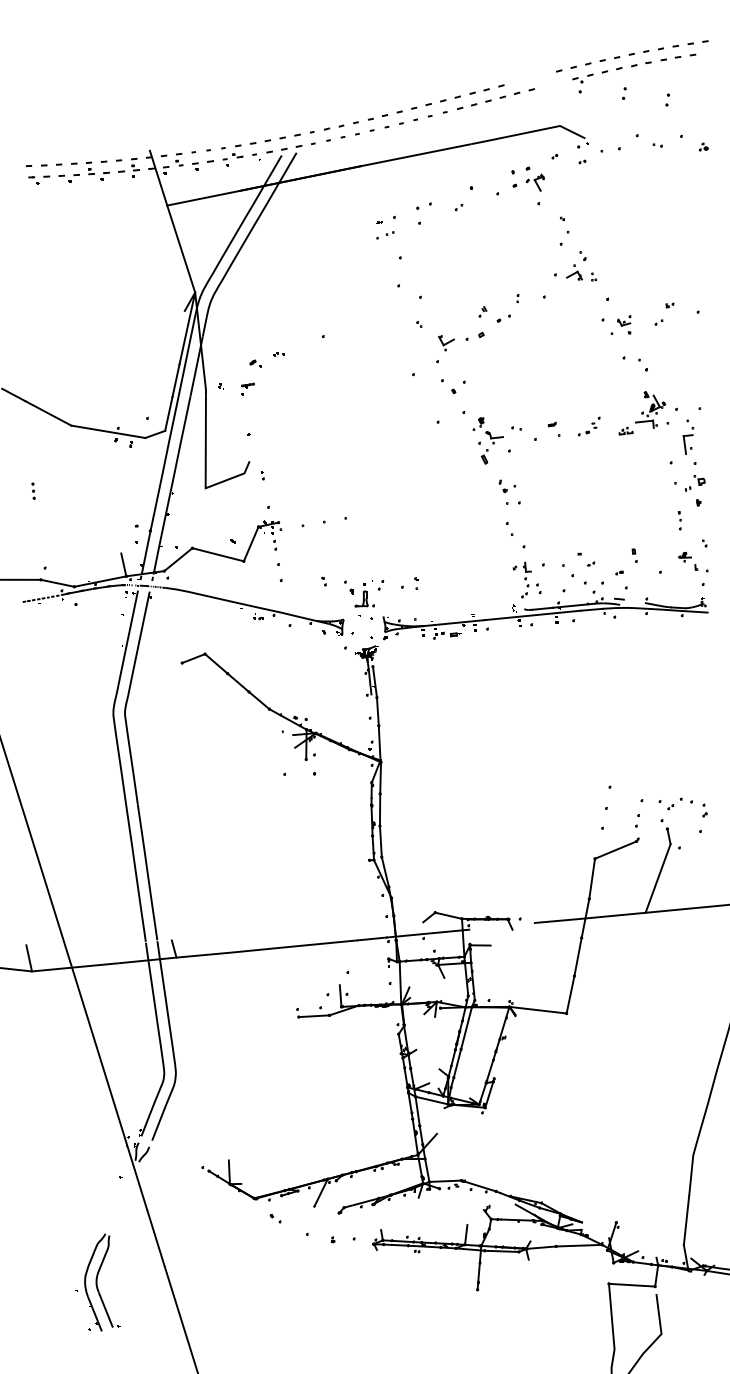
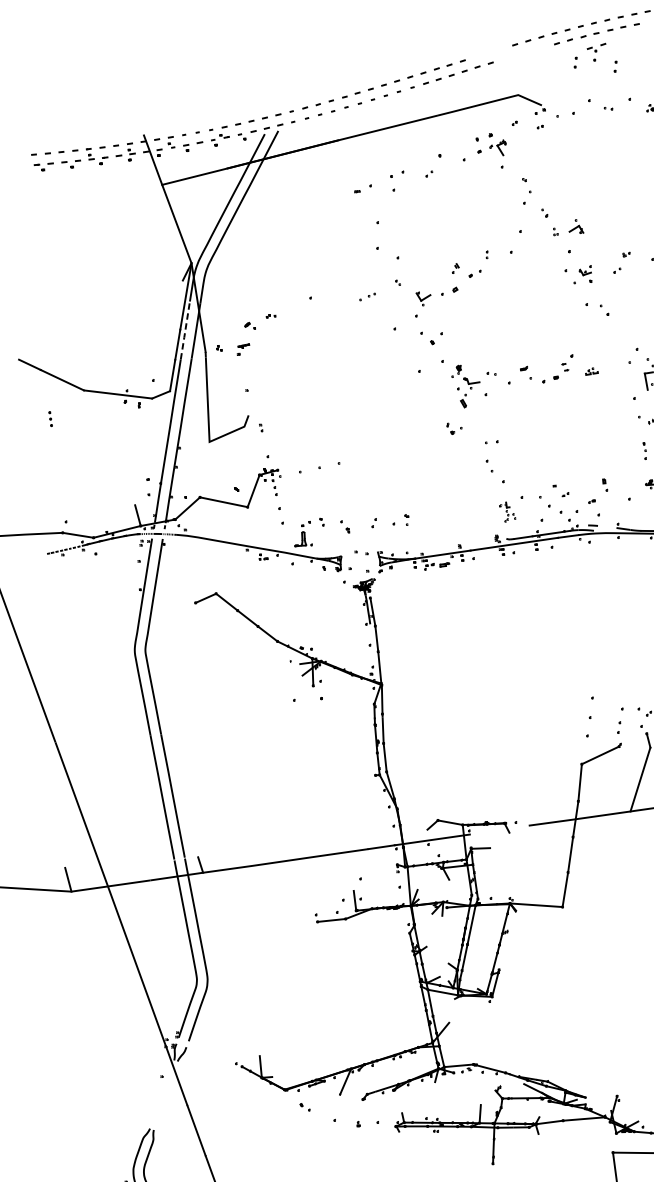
part: (582, 83) -> (596, 52), moved
part: (385, 235) -> (367, 297), moved
part: (574, 272) -> (576, 226), moved
line: (184, 366) -> (184, 331), solid -> dashed
part: (650, 409) -> (613, 350), removed
part: (589, 426) -> (558, 368), size x1.6
part: (506, 486) -> (453, 428), moved
part: (33, 490) -> (50, 418), moved
part: (526, 579) -> (507, 511), size x0.6
part: (364, 593) -> (302, 534), moved

